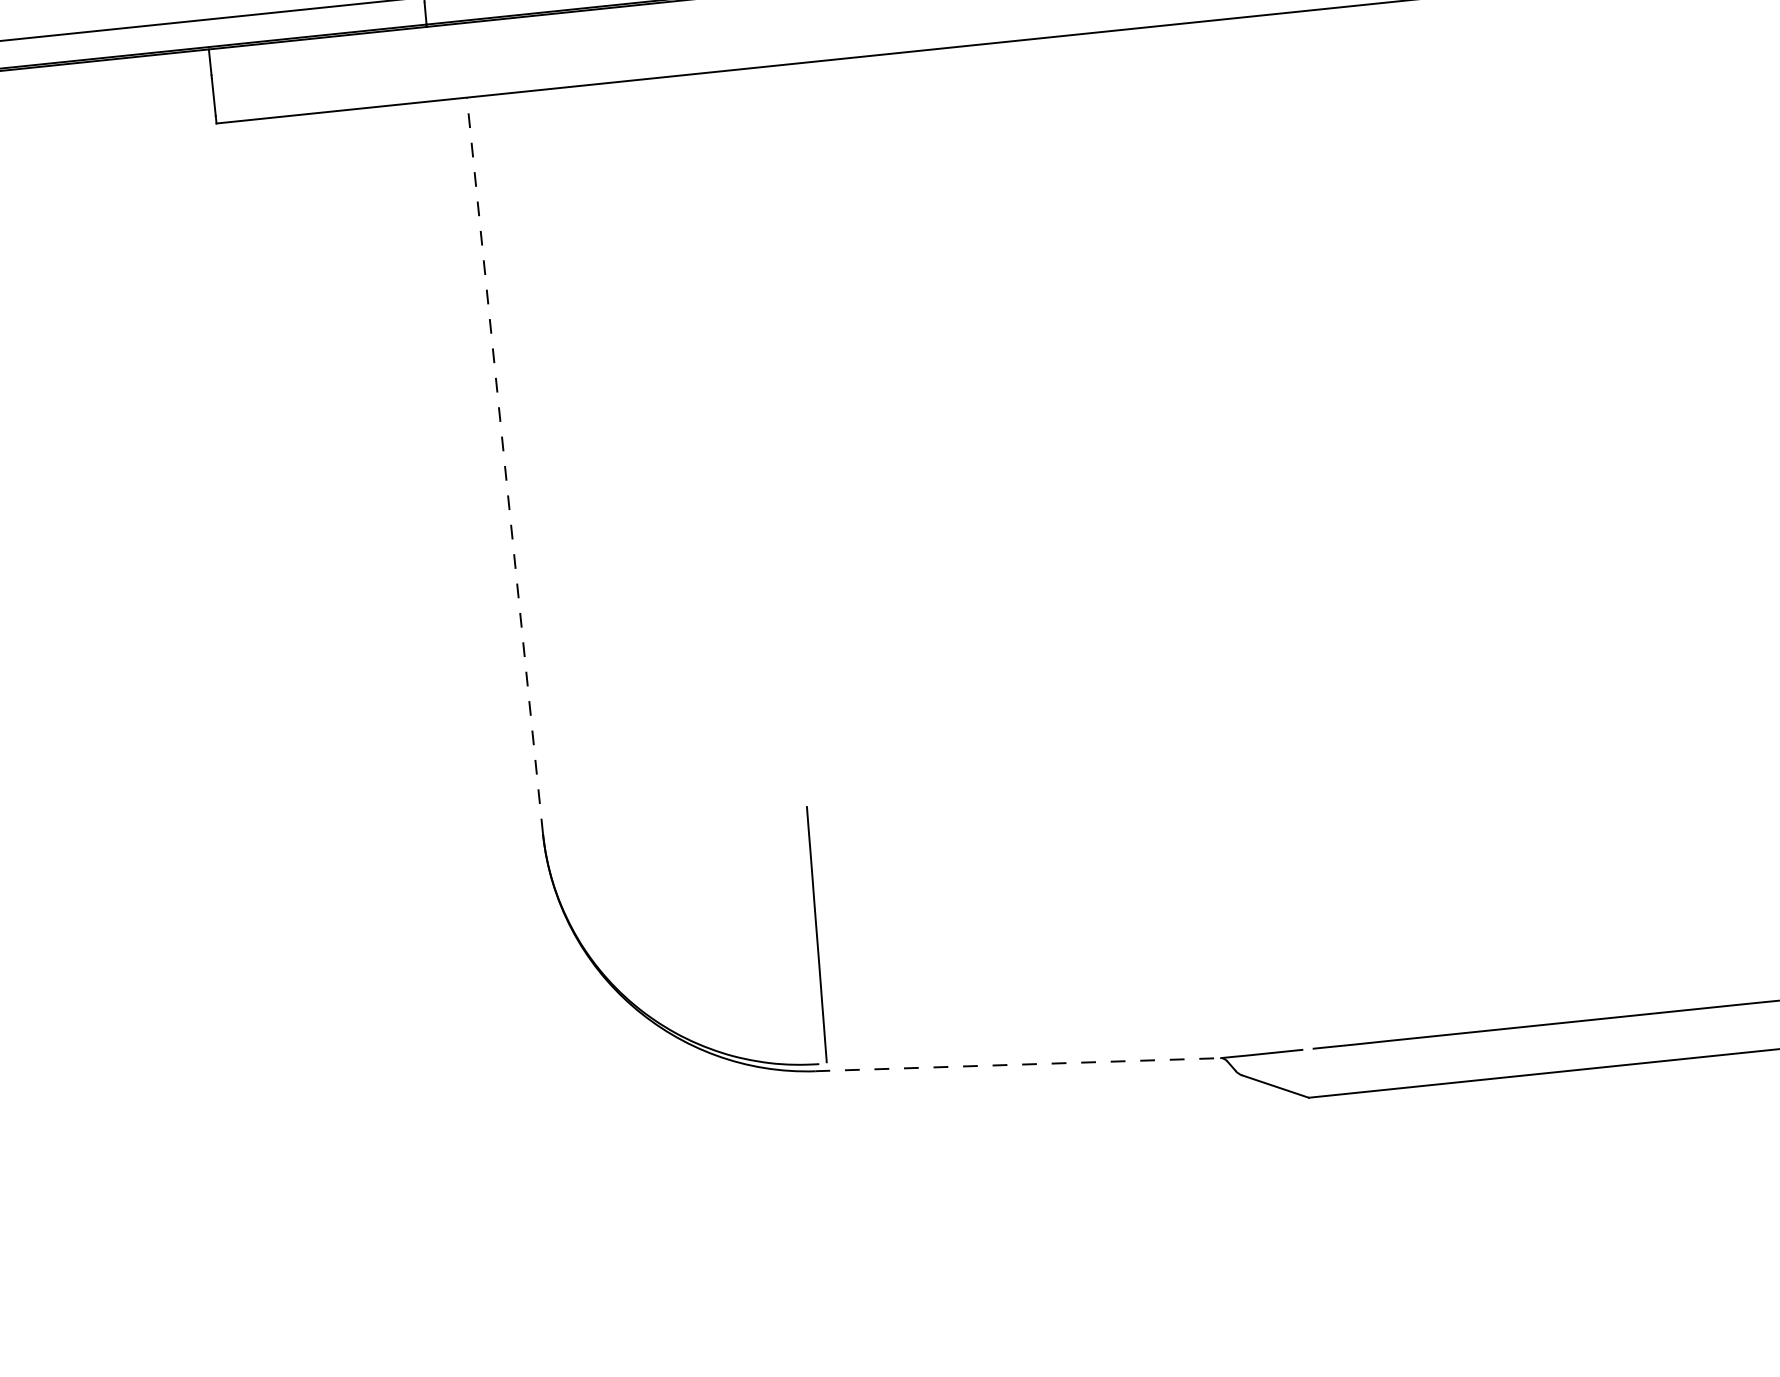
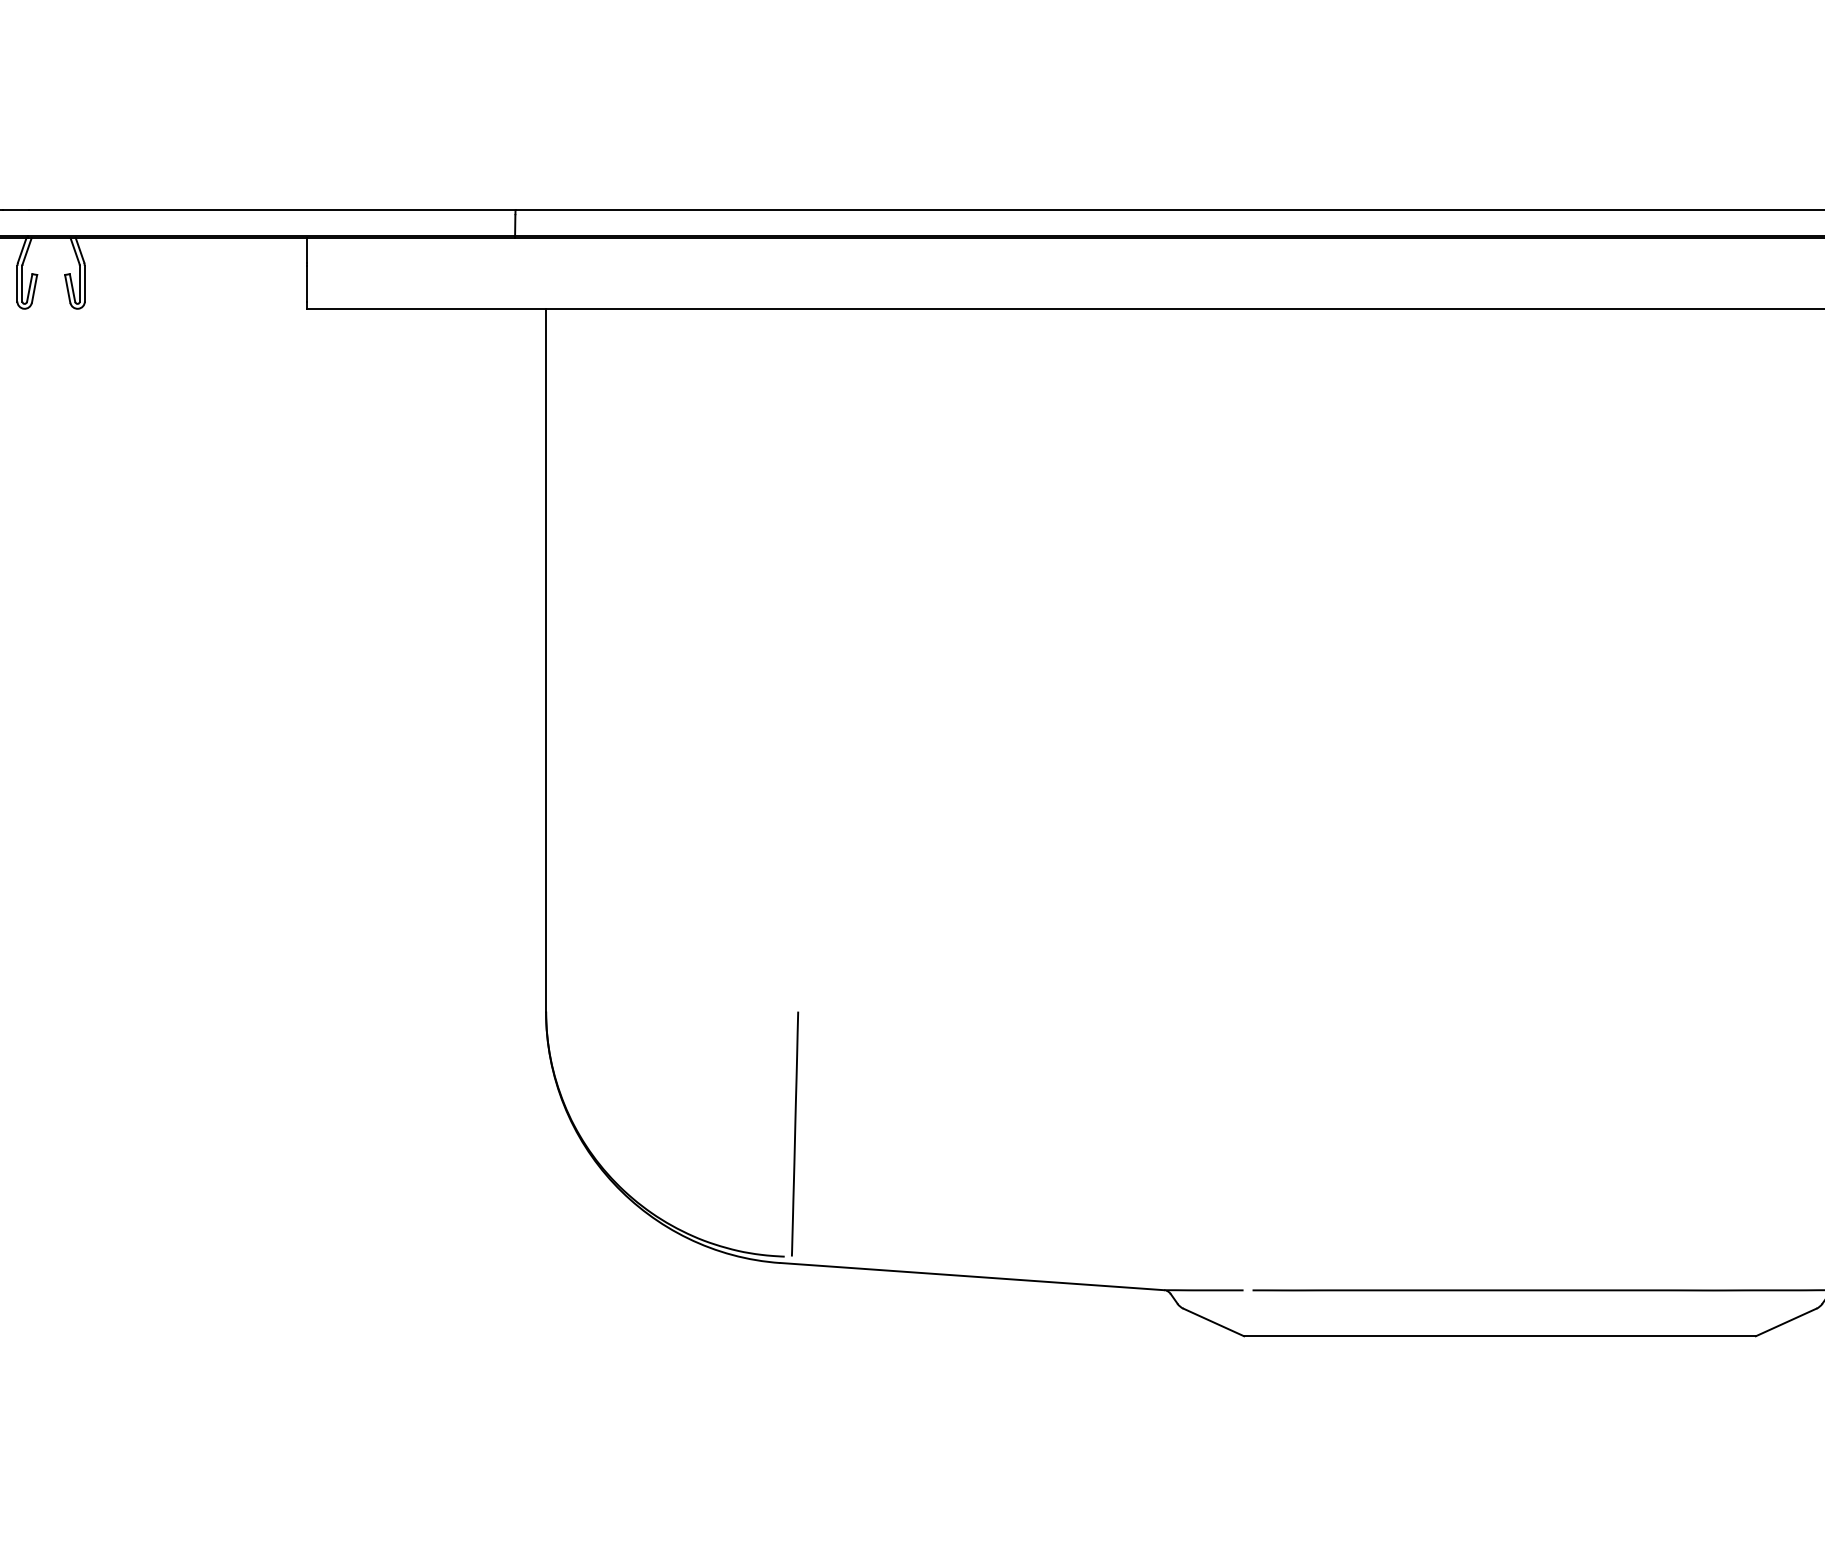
line: (505, 464) -> (546, 659), dashed -> solid
line: (1018, 1064) -> (972, 1276), dashed -> solid

